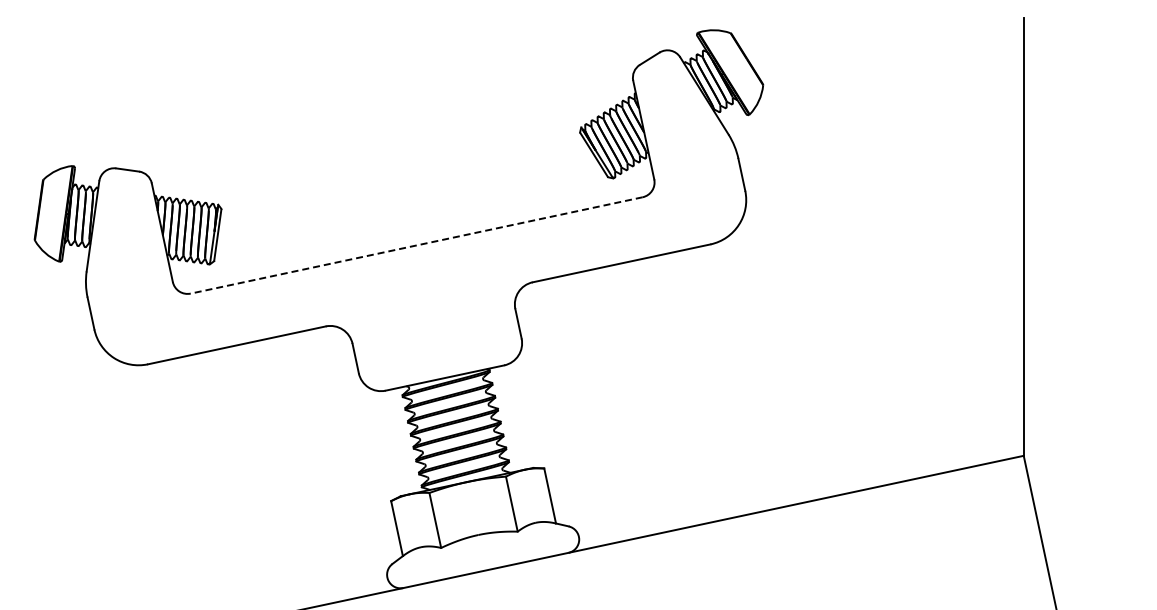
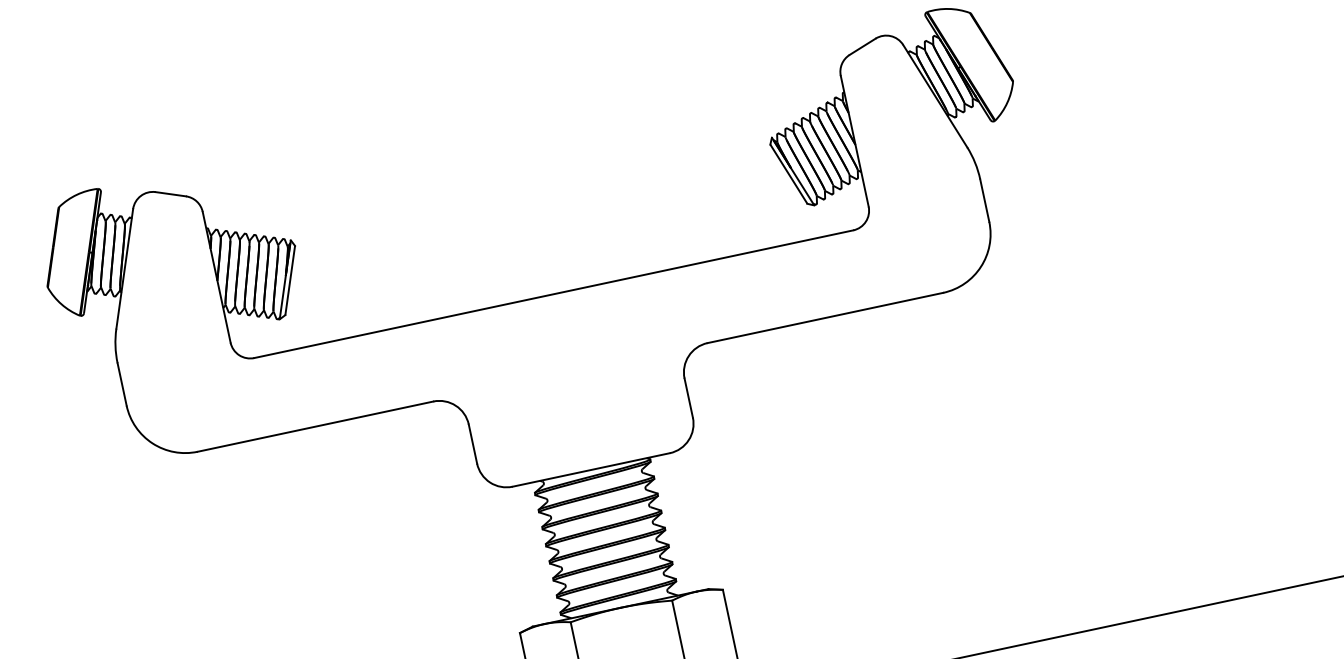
line: (416, 245) -> (553, 294), dashed -> solid

